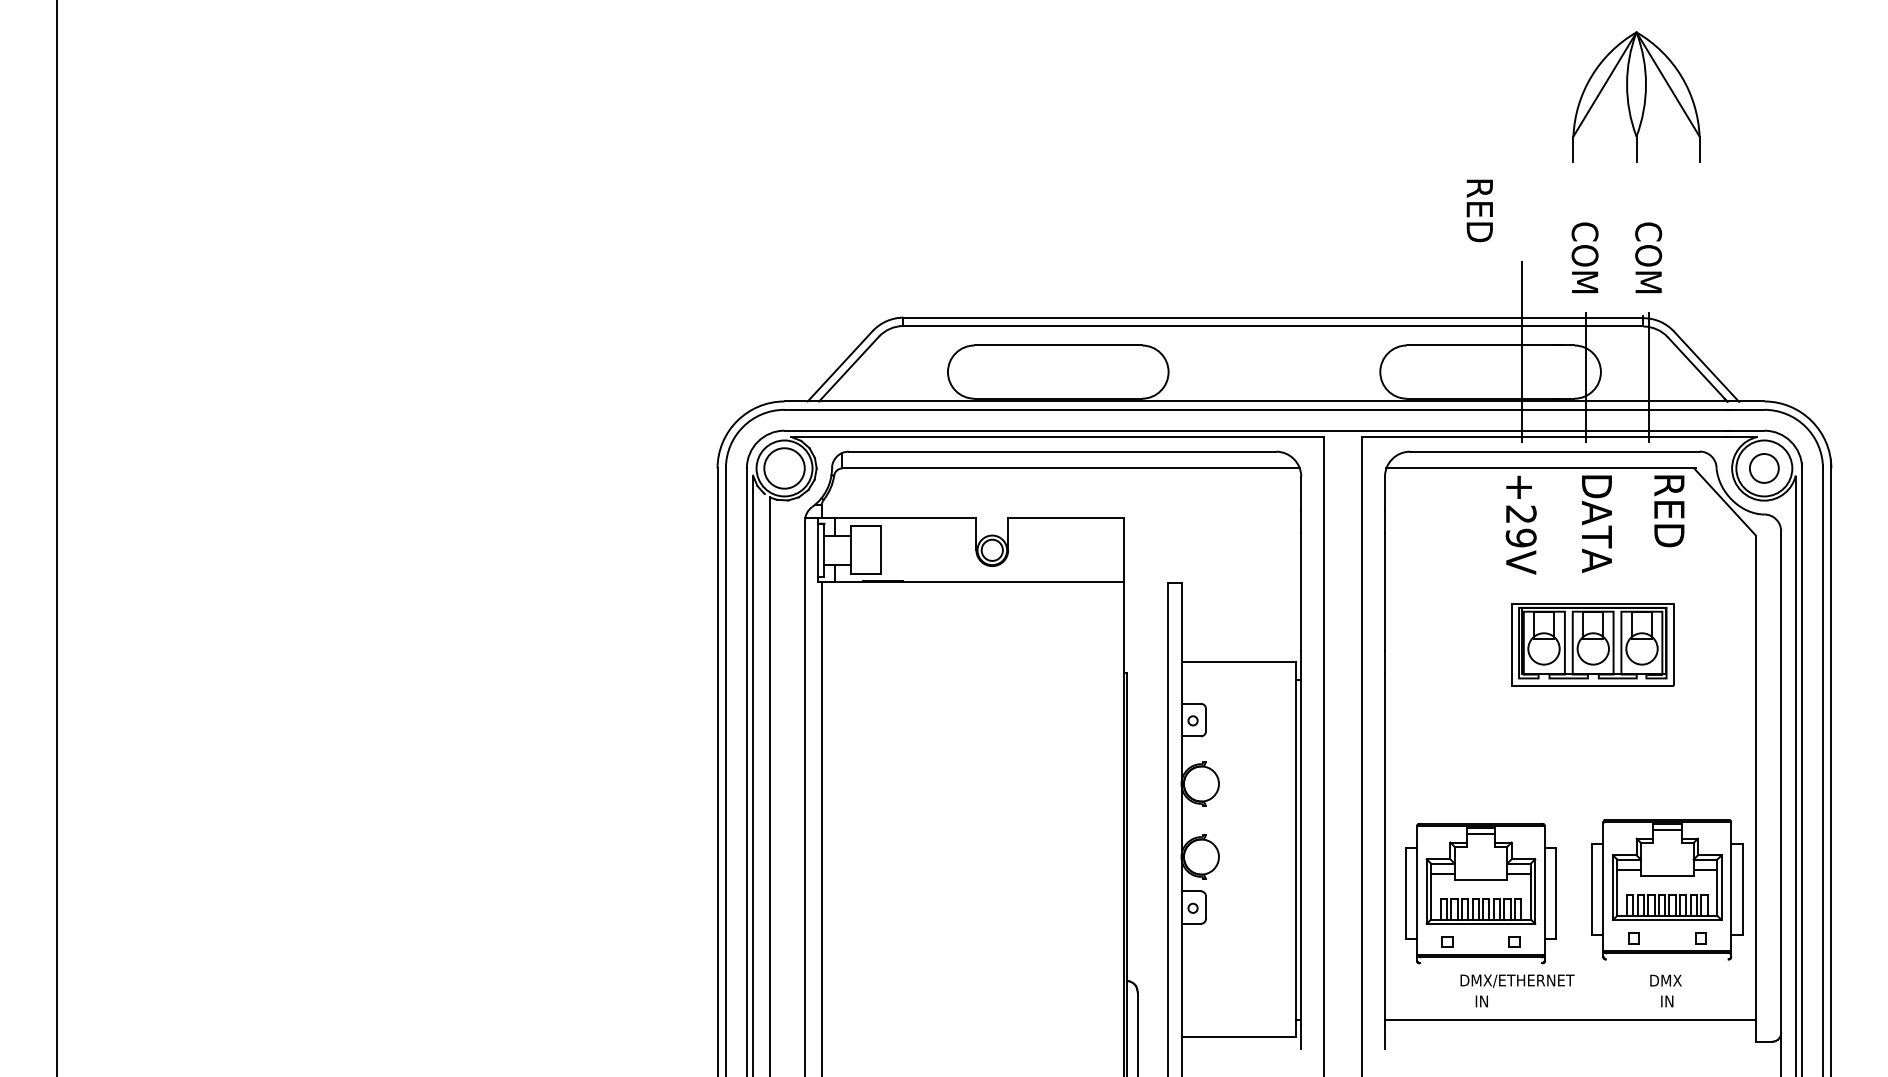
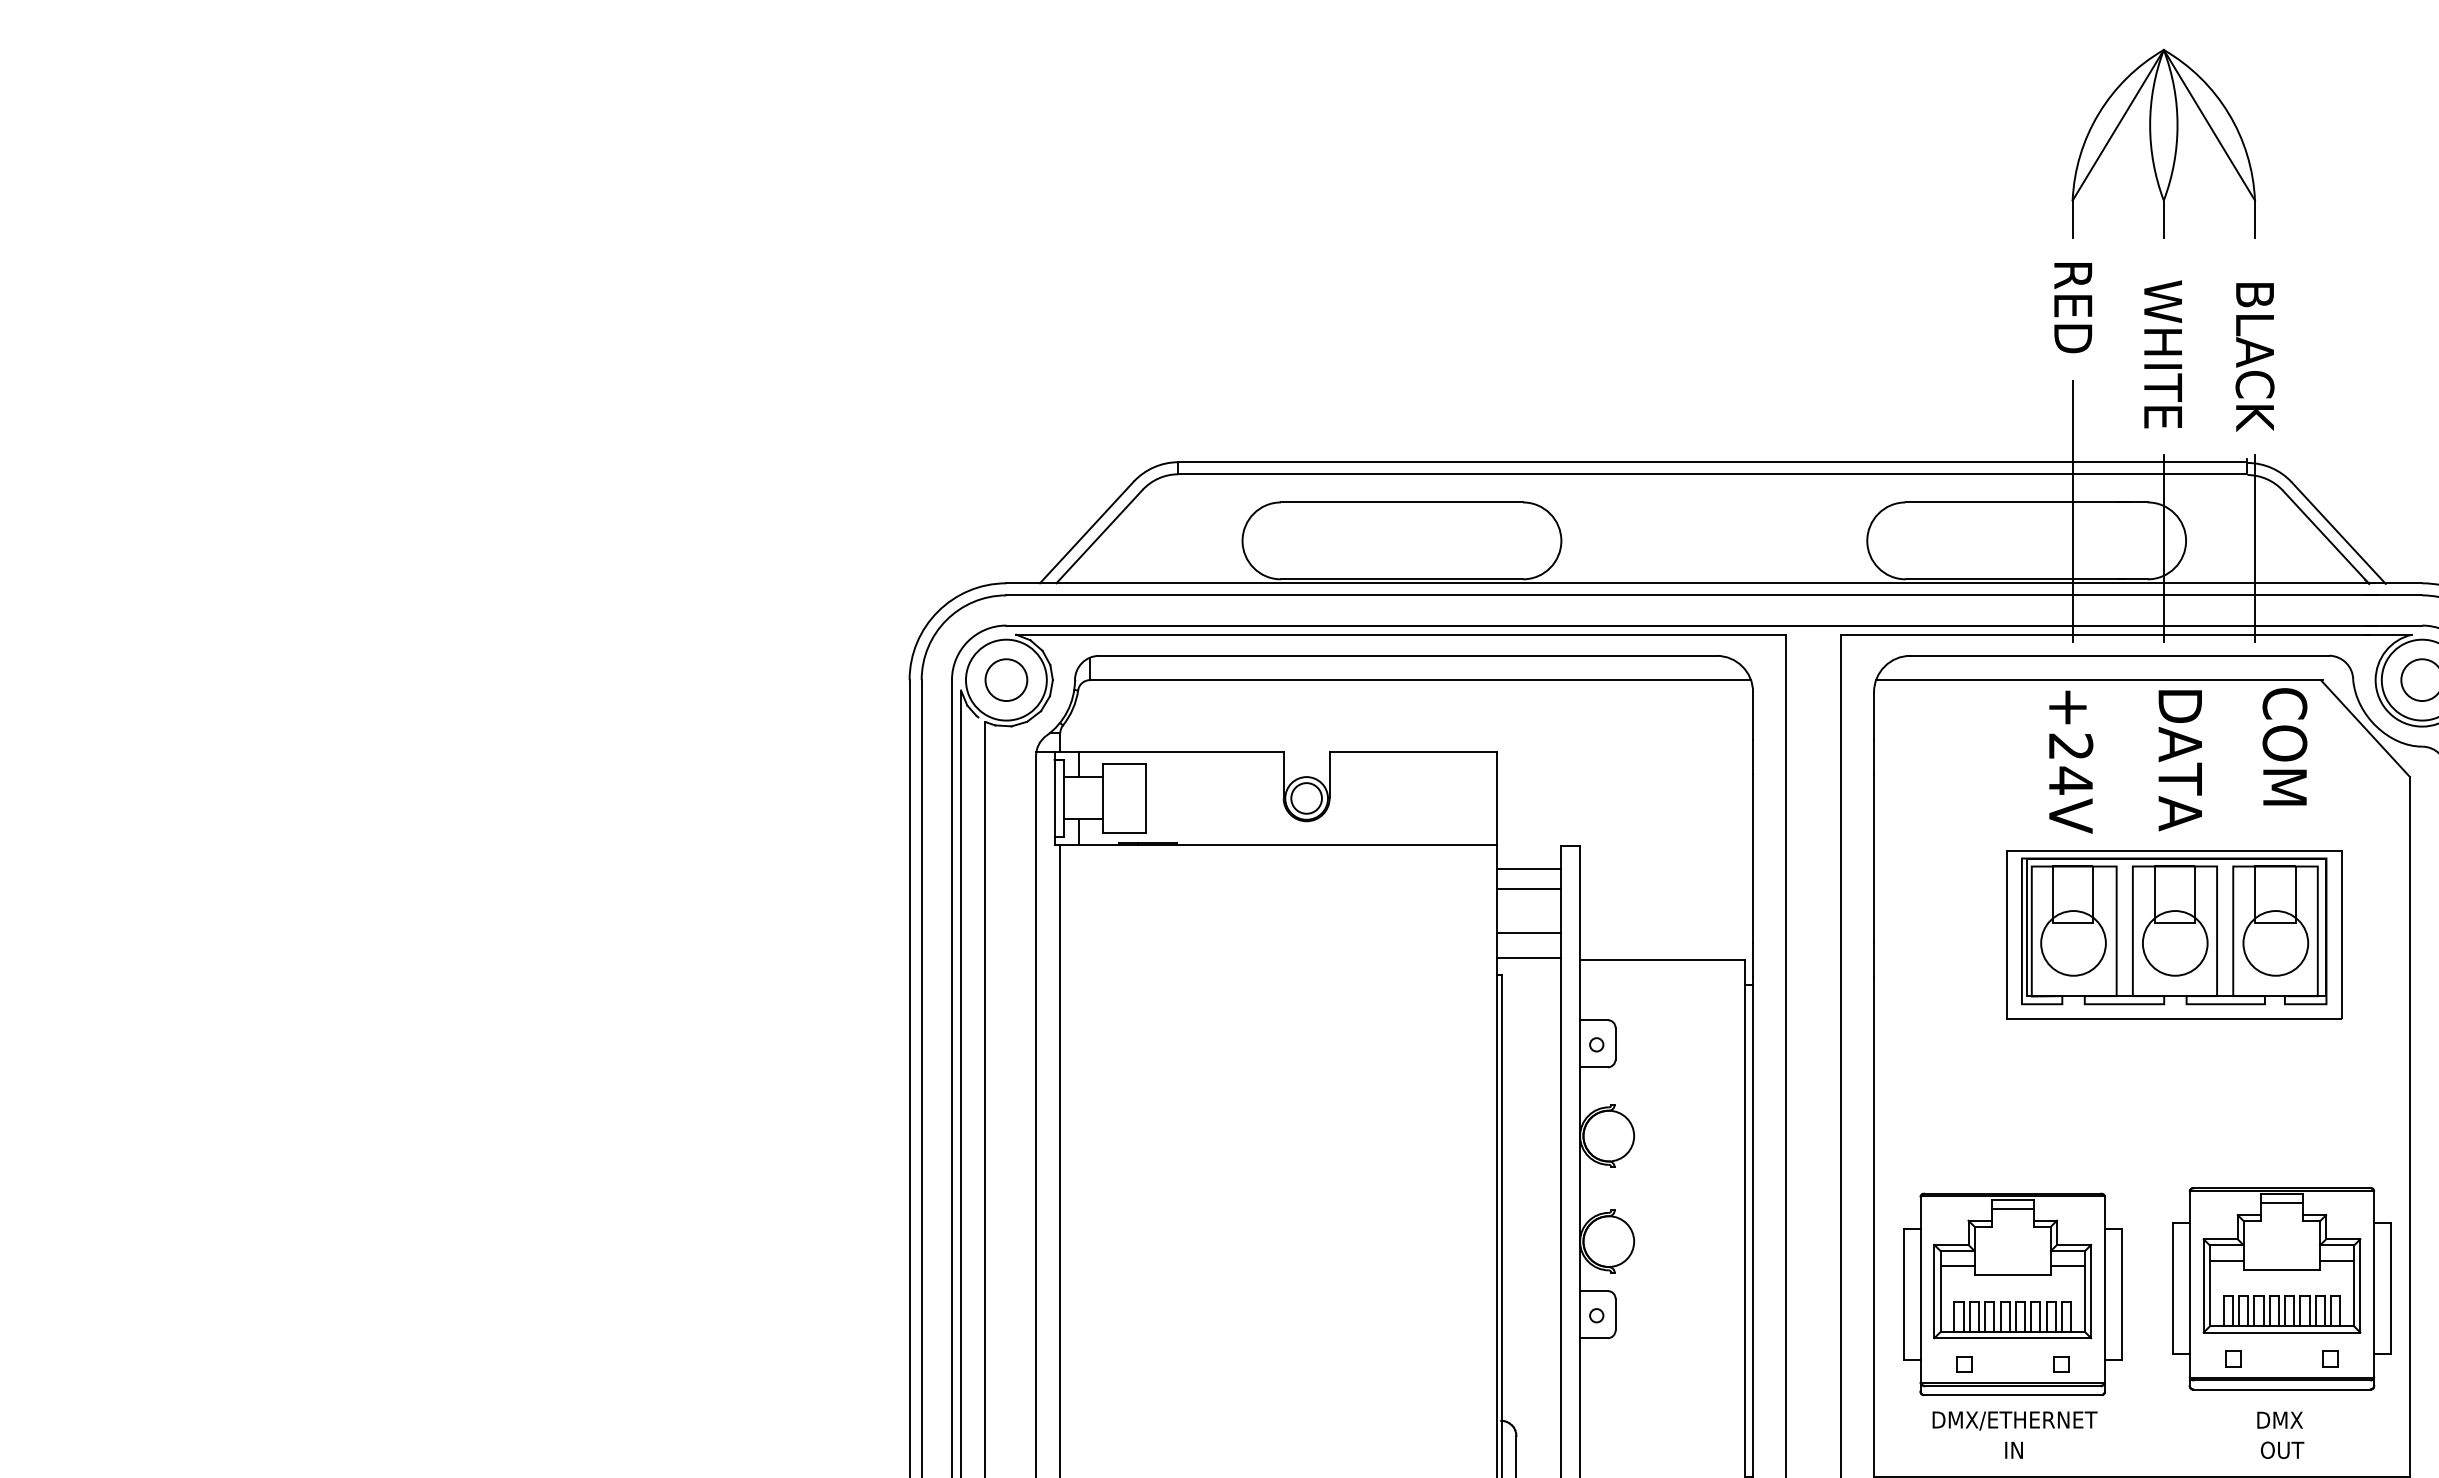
part: (1636, 96) -> (2163, 142), moved
text: (1479, 210) -> (2072, 307), moved
text: (1584, 242) -> (2162, 353), COM -> WHITE
text: (1648, 244) -> (2254, 356), COM -> BLACK
circle: (784, 468) -> (1006, 680), size x0.71
text: (1668, 514) -> (2283, 746), RED -> COM
text: (1520, 537) -> (2069, 779), +29V -> +24V
line: (1146, 599) -> (1529, 869), added
line: (1146, 613) -> (1529, 889), added
line: (1146, 643) -> (1529, 933), added
part: (1592, 644) -> (2173, 934), size x1.43
line: (1146, 660) -> (1529, 957), added
line: (1666, 959) -> (2280, 1389), added
line: (1480, 963) -> (2012, 1395), added
text: (1517, 980) -> (2014, 1420), moved
text: (1667, 1001) -> (2282, 1450), IN -> OUT

